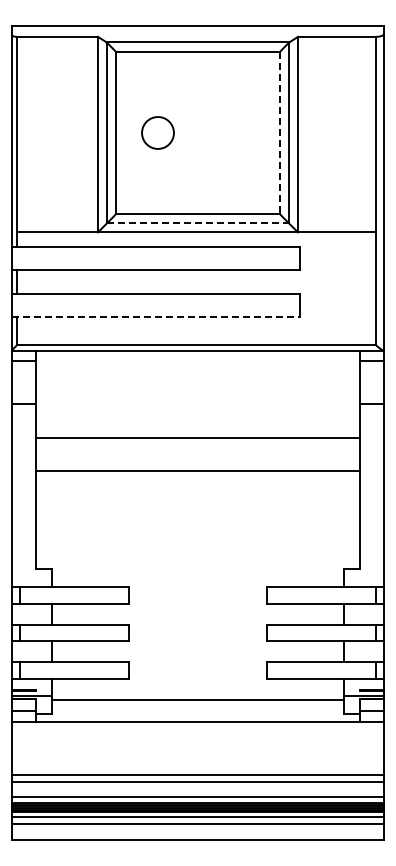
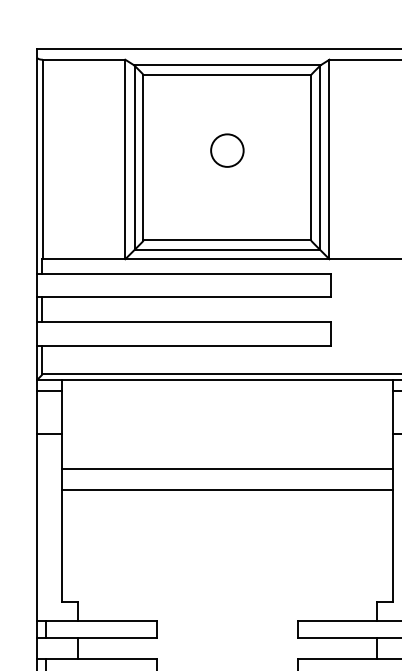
circle: (157, 132) -> (226, 150), moved
line: (280, 133) -> (311, 158), dashed -> solid
line: (198, 223) -> (227, 250), dashed -> solid
line: (155, 317) -> (184, 345), dashed -> solid
line: (197, 471) -> (226, 490), moved

